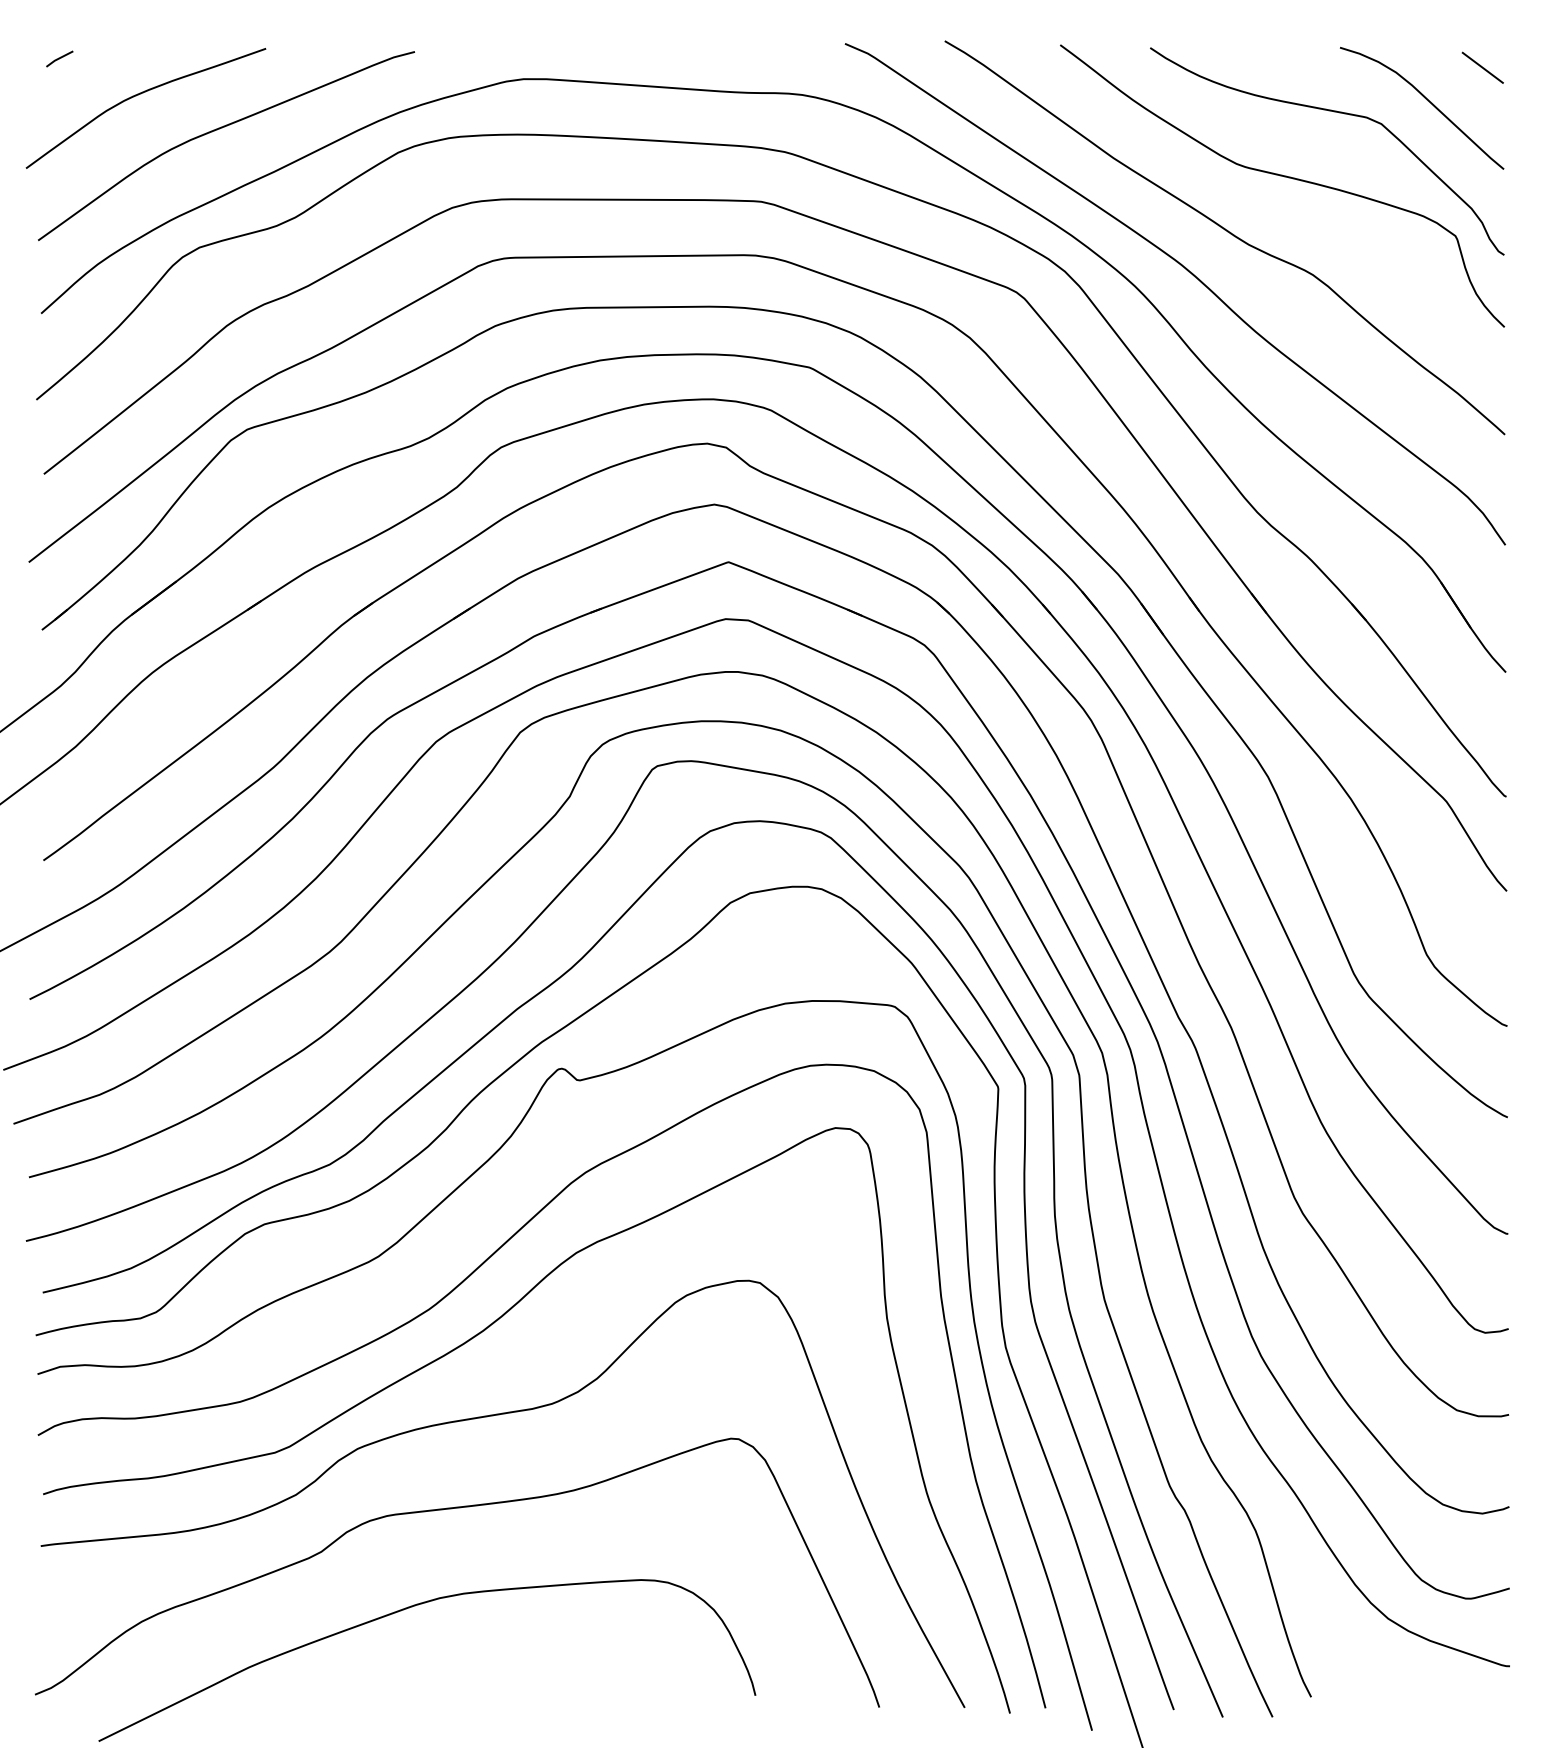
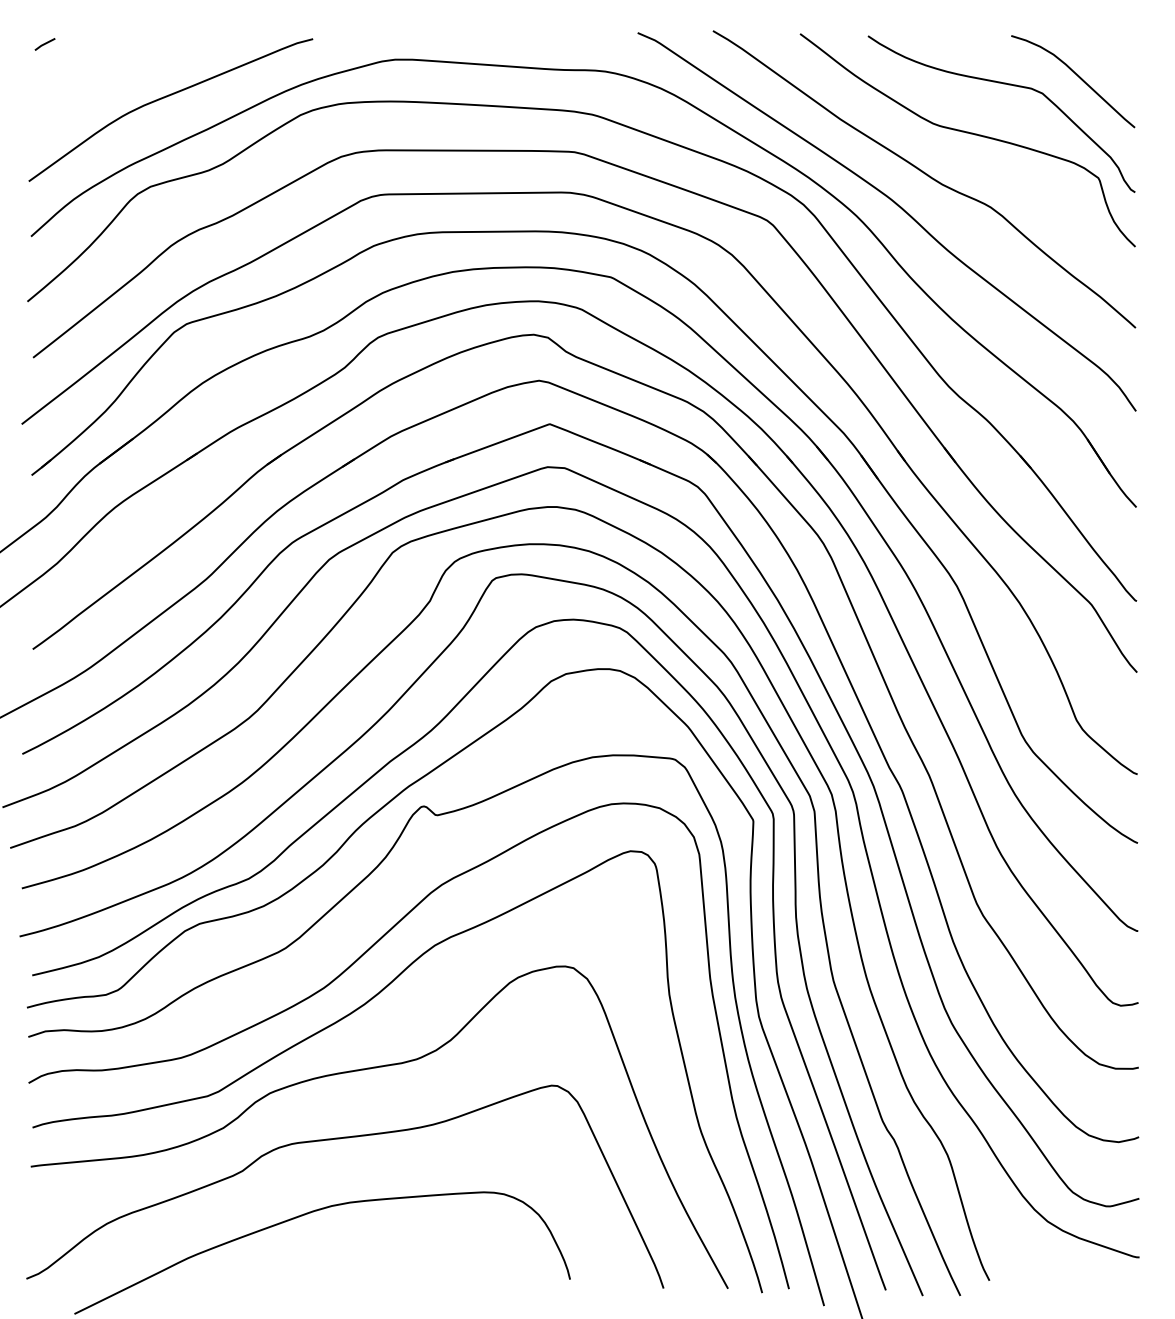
line: (1482, 68) -> (1118, 51), removed
curve: (138, 96) -> (104, 72), removed

